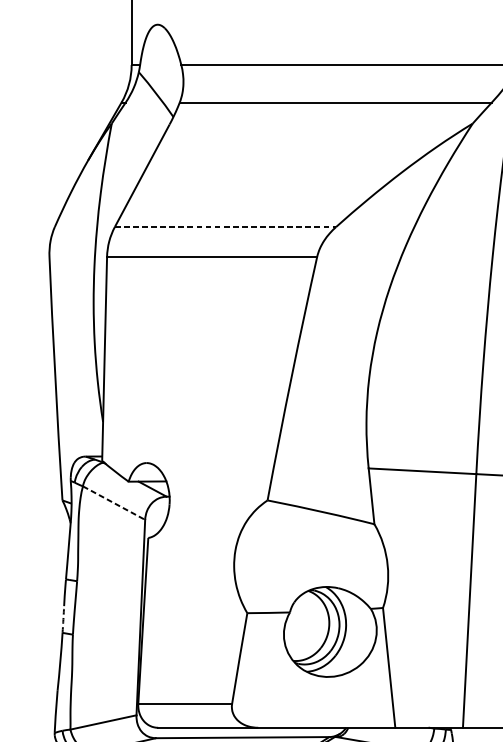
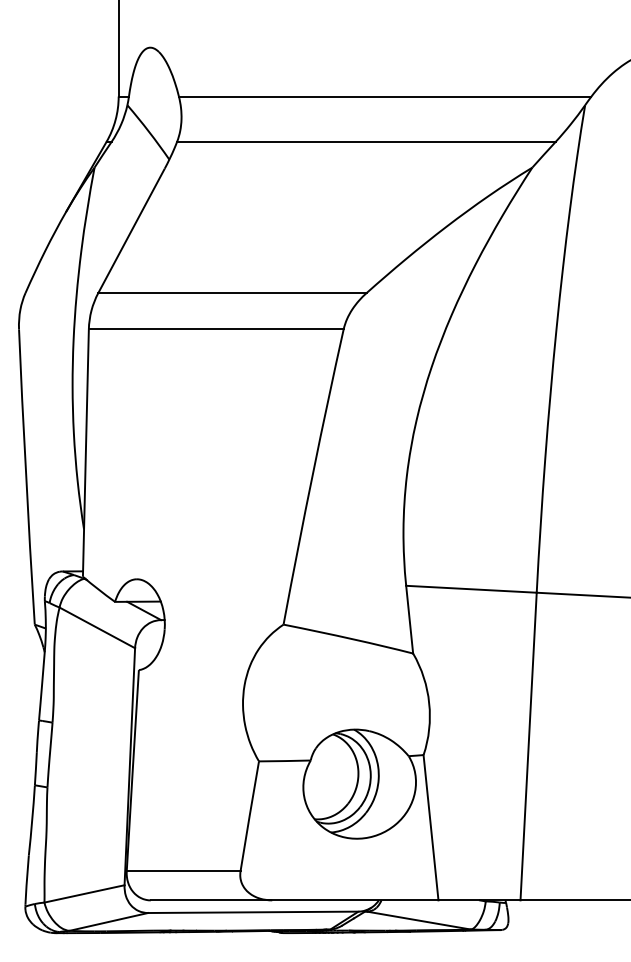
line: (226, 227) -> (233, 293), dashed -> solid
line: (114, 502) -> (97, 627), dashed -> solid
arc: (63, 619) -> (35, 769), dashed -> solid

